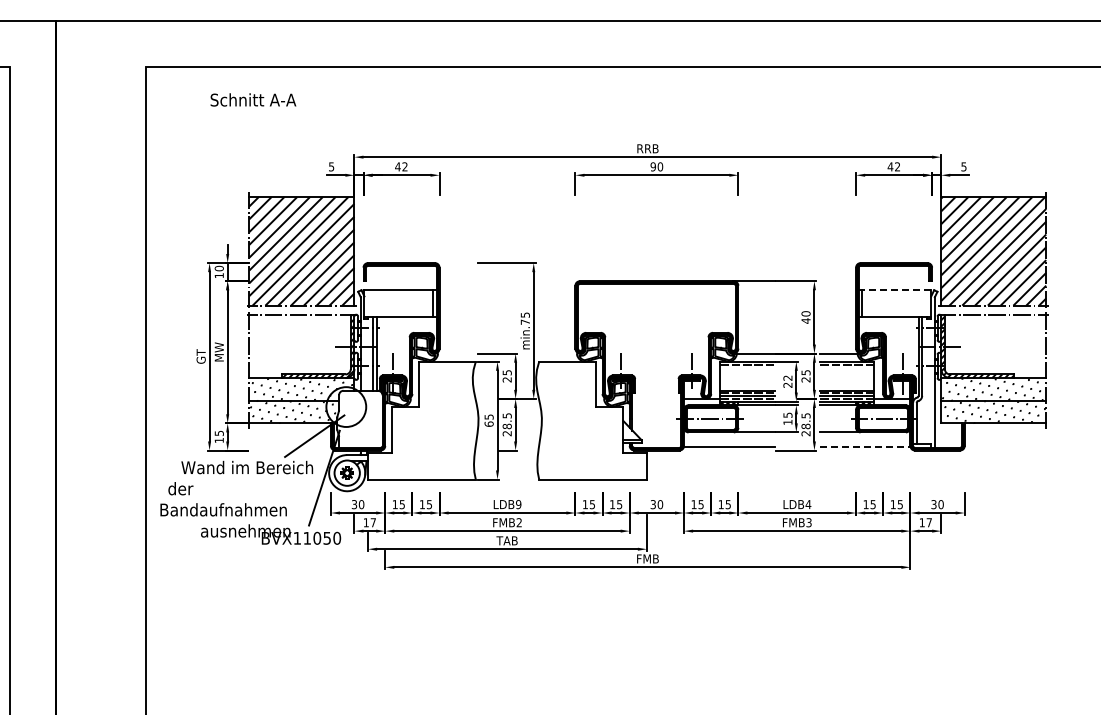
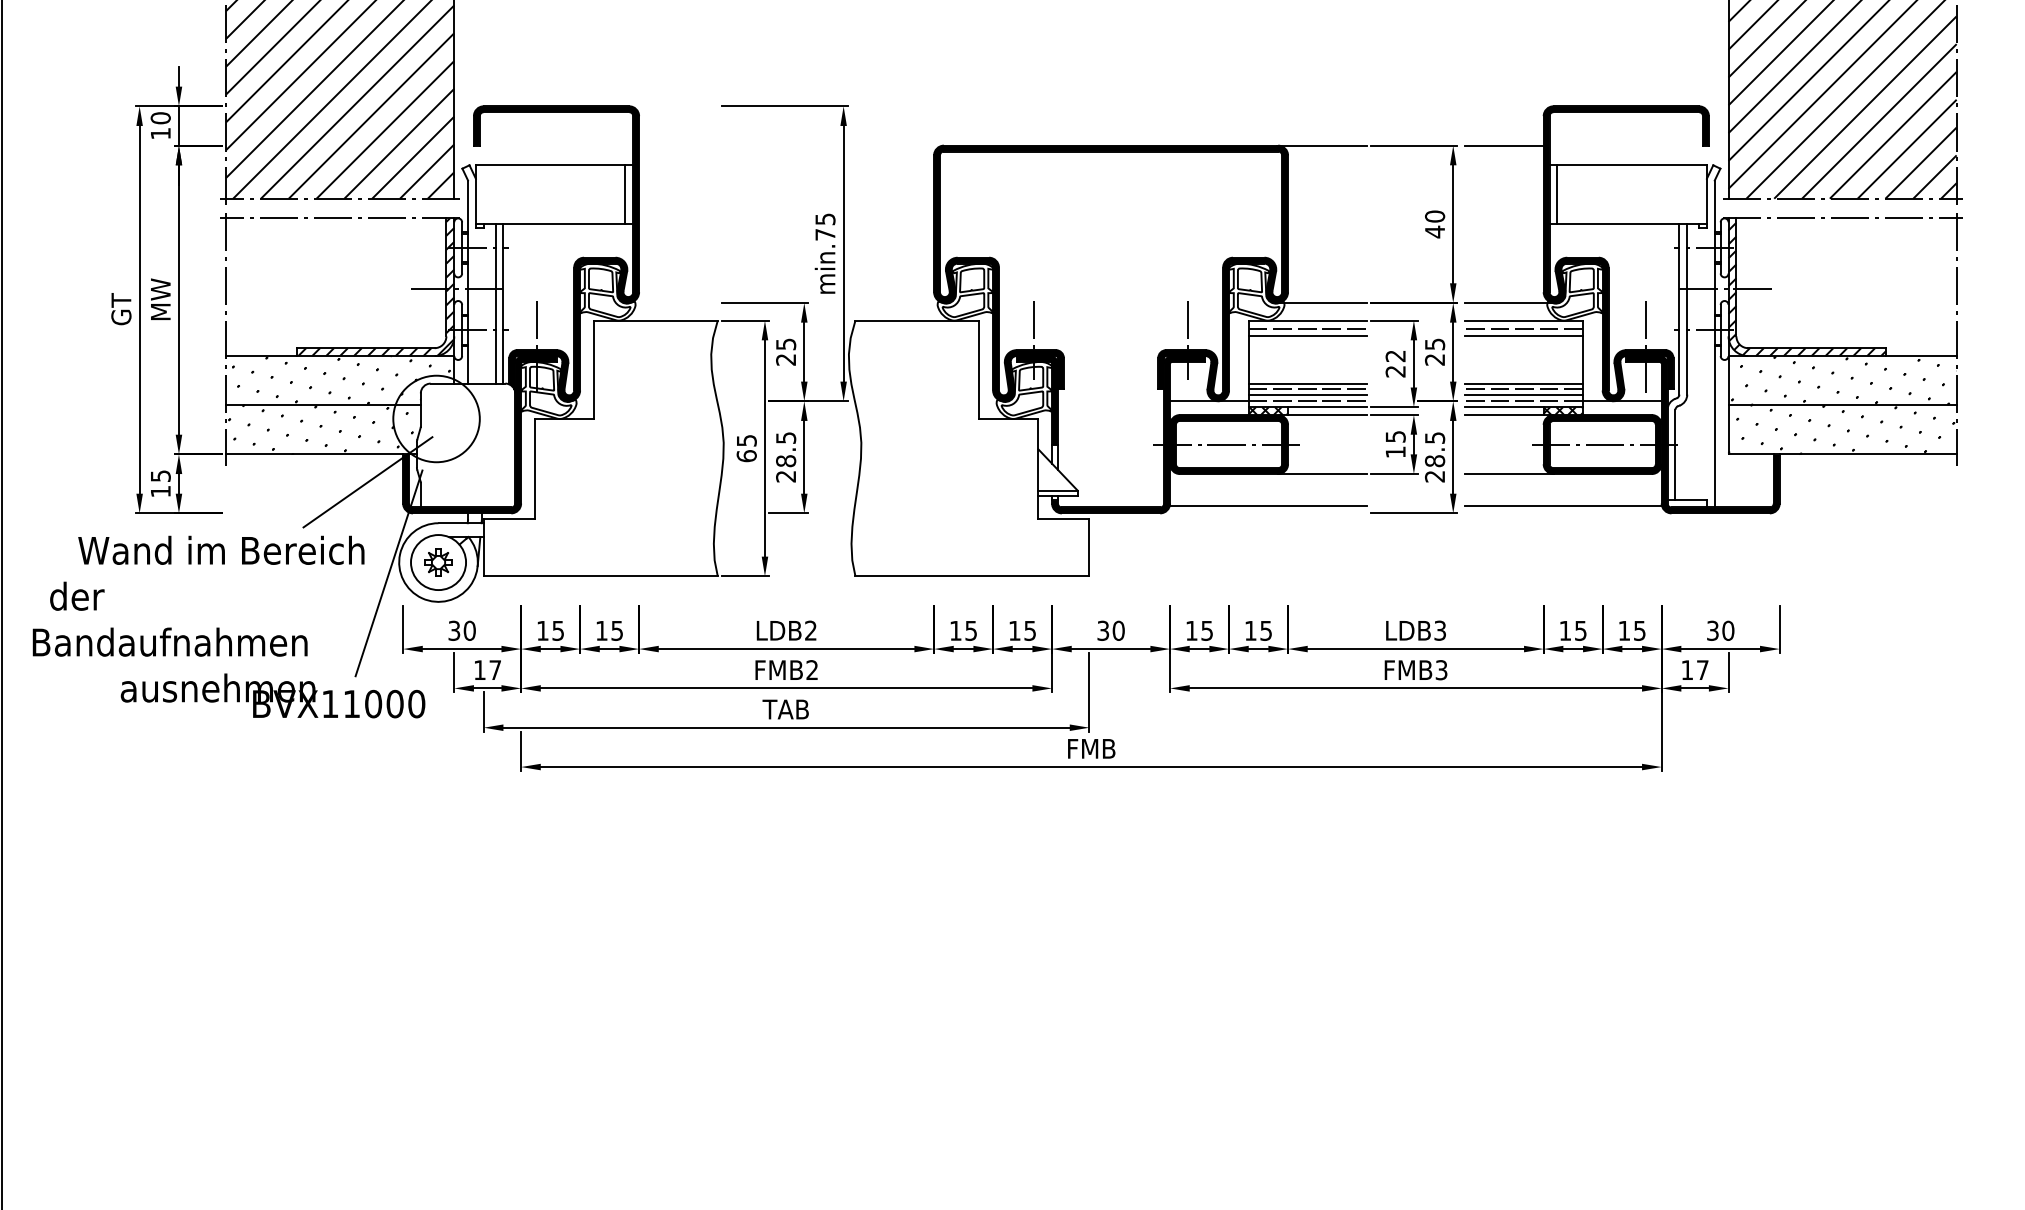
line: (837, 281) -> (1503, 146), added
line: (894, 290) -> (1627, 165), dashed -> solid
line: (747, 369) -> (1307, 337), added
line: (846, 369) -> (1522, 337), added
line: (865, 446) -> (1564, 504), dashed -> solid
text: (518, 504) -> (810, 630), LDB9 -> LDB2
text: (808, 504) -> (1440, 630), LDB4 -> LDB3
text: (327, 537) -> (395, 702), BVX11050 -> BVX11000

